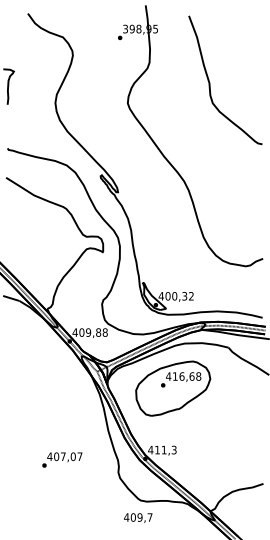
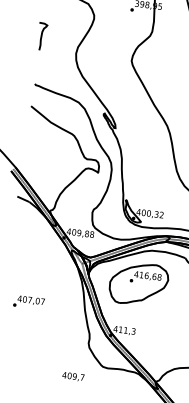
text: (62, 459) -> (29, 302), moved
text: (138, 517) -> (73, 376), moved

